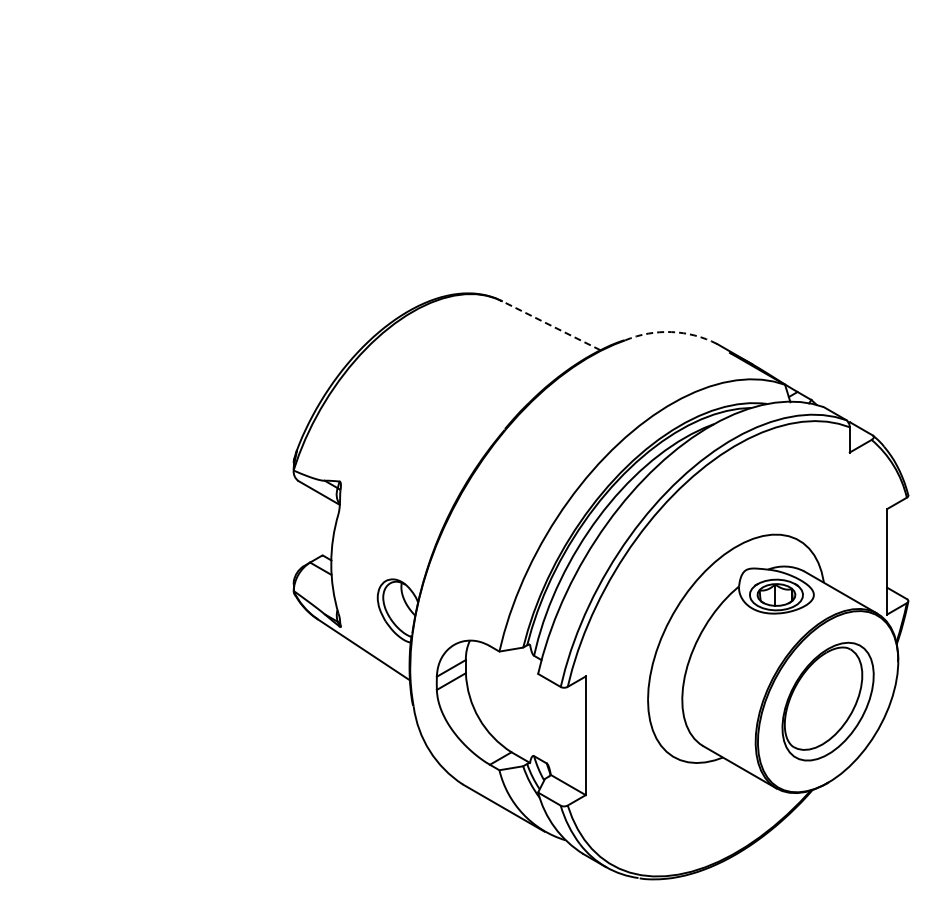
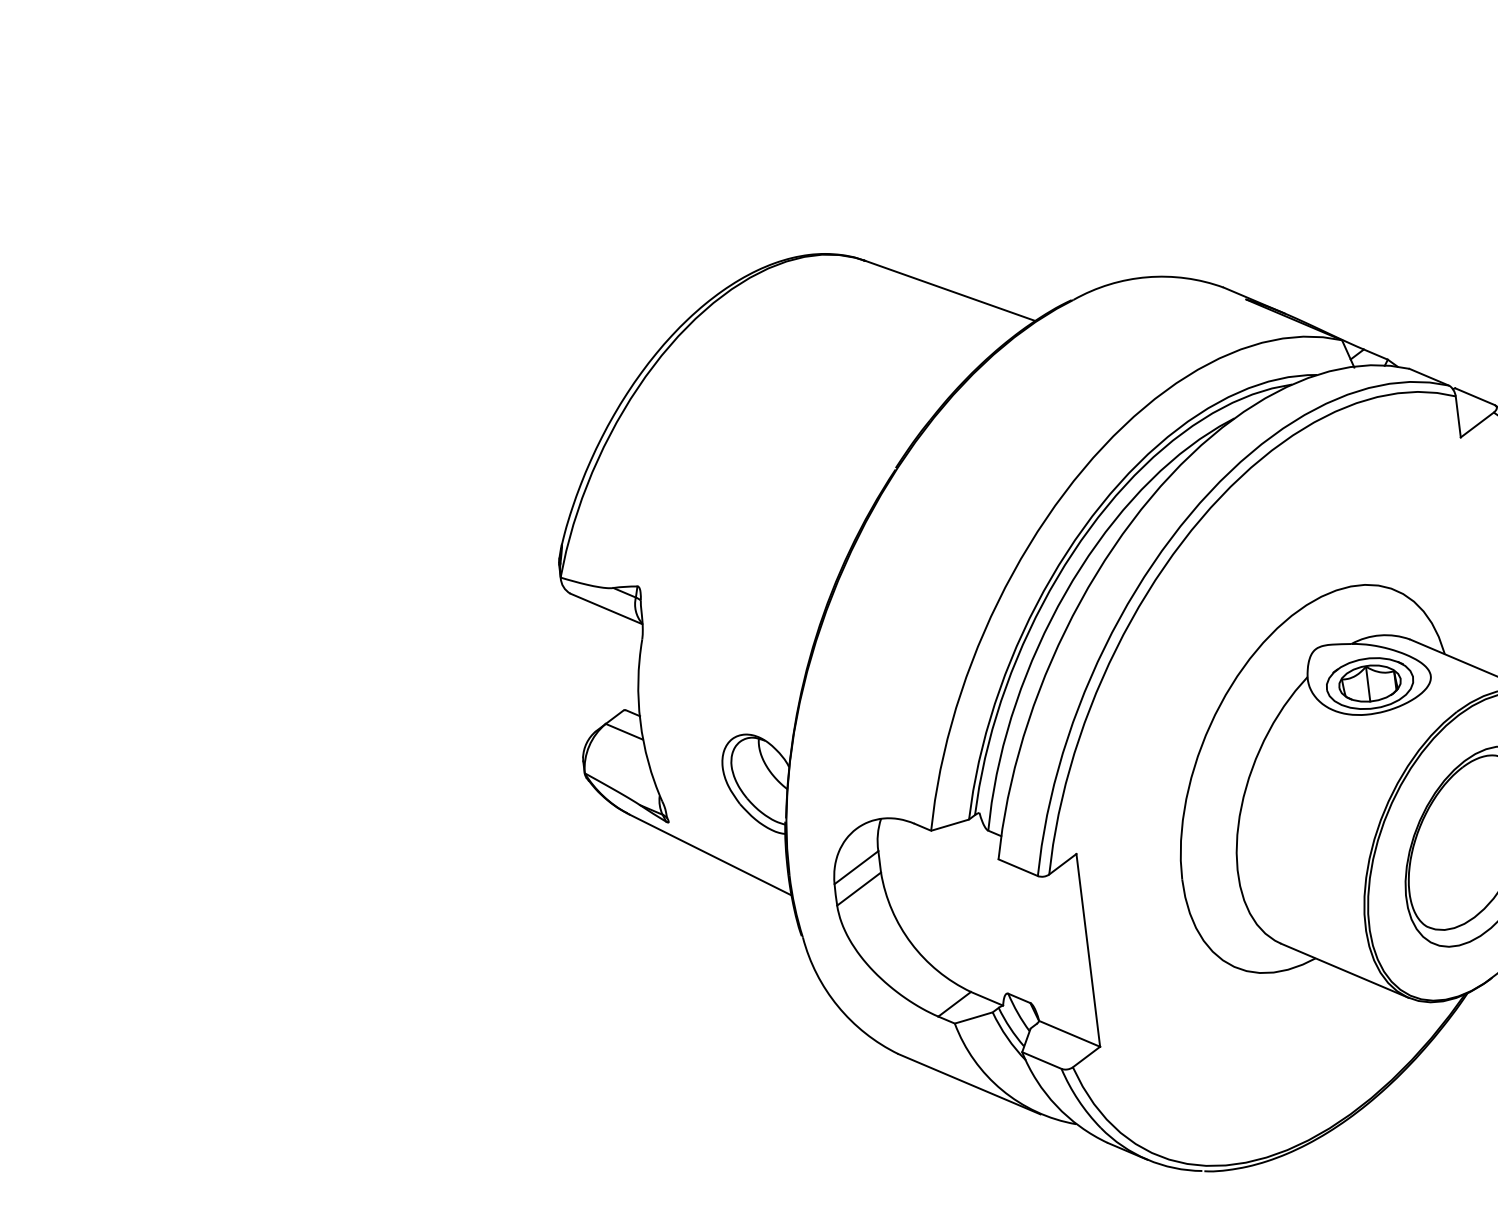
line: (550, 325) -> (949, 290), dashed -> solid
arc: (671, 332) -> (1147, 277), dashed -> solid

